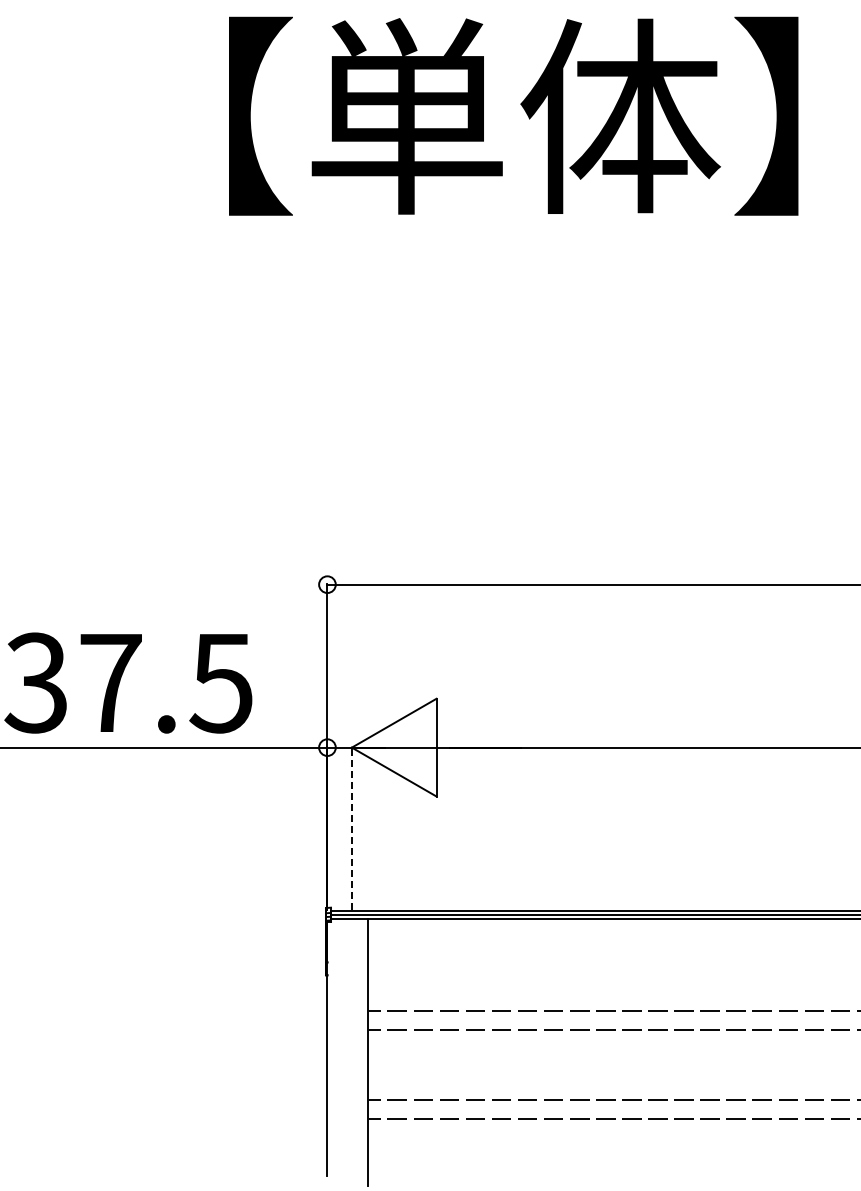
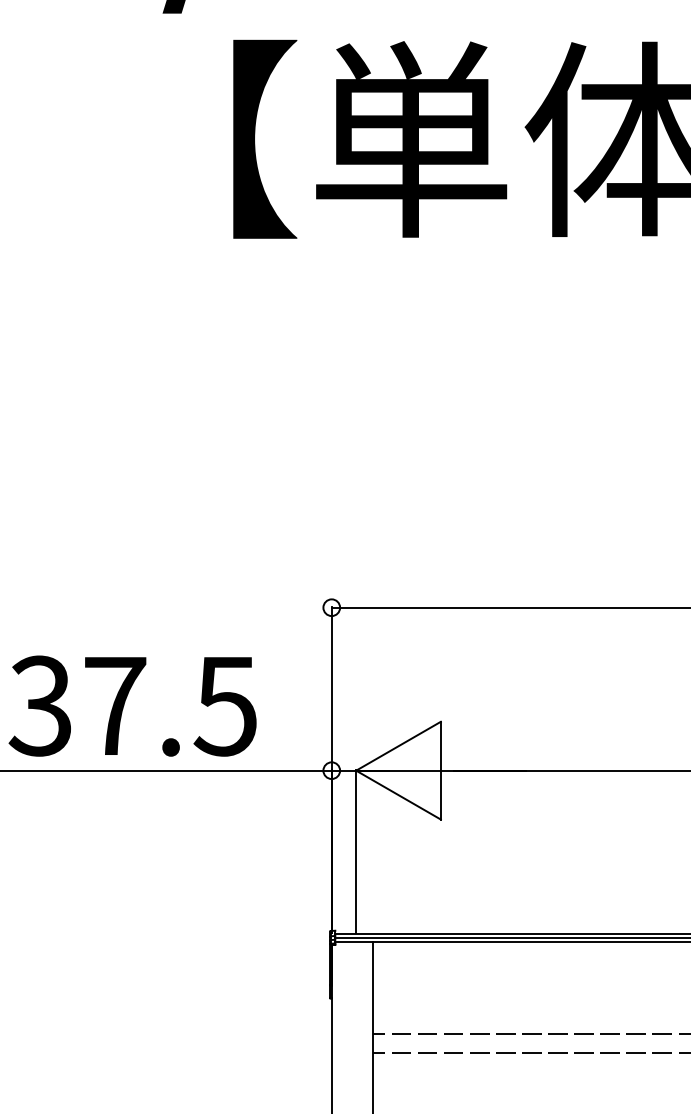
line: (351, 827) -> (355, 850), dashed -> solid

